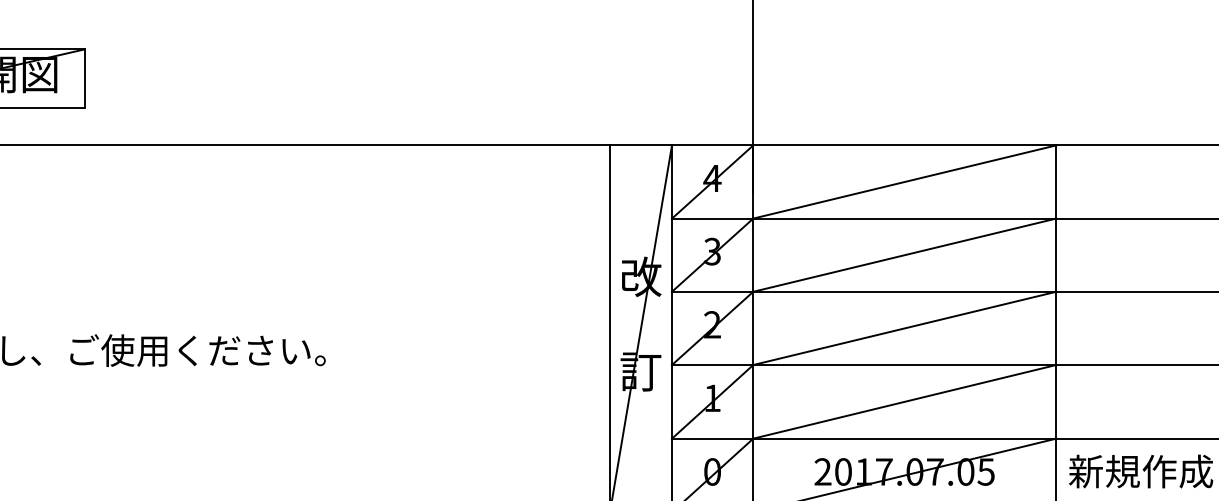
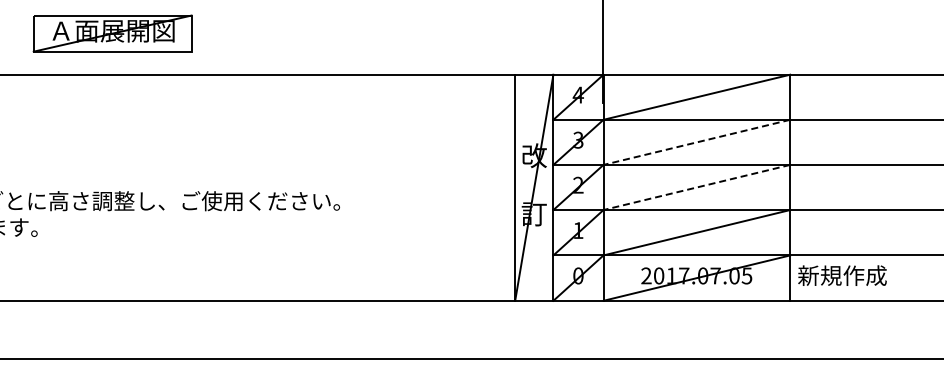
line: (904, 255) -> (696, 142), solid -> dashed
line: (904, 328) -> (696, 187), solid -> dashed

